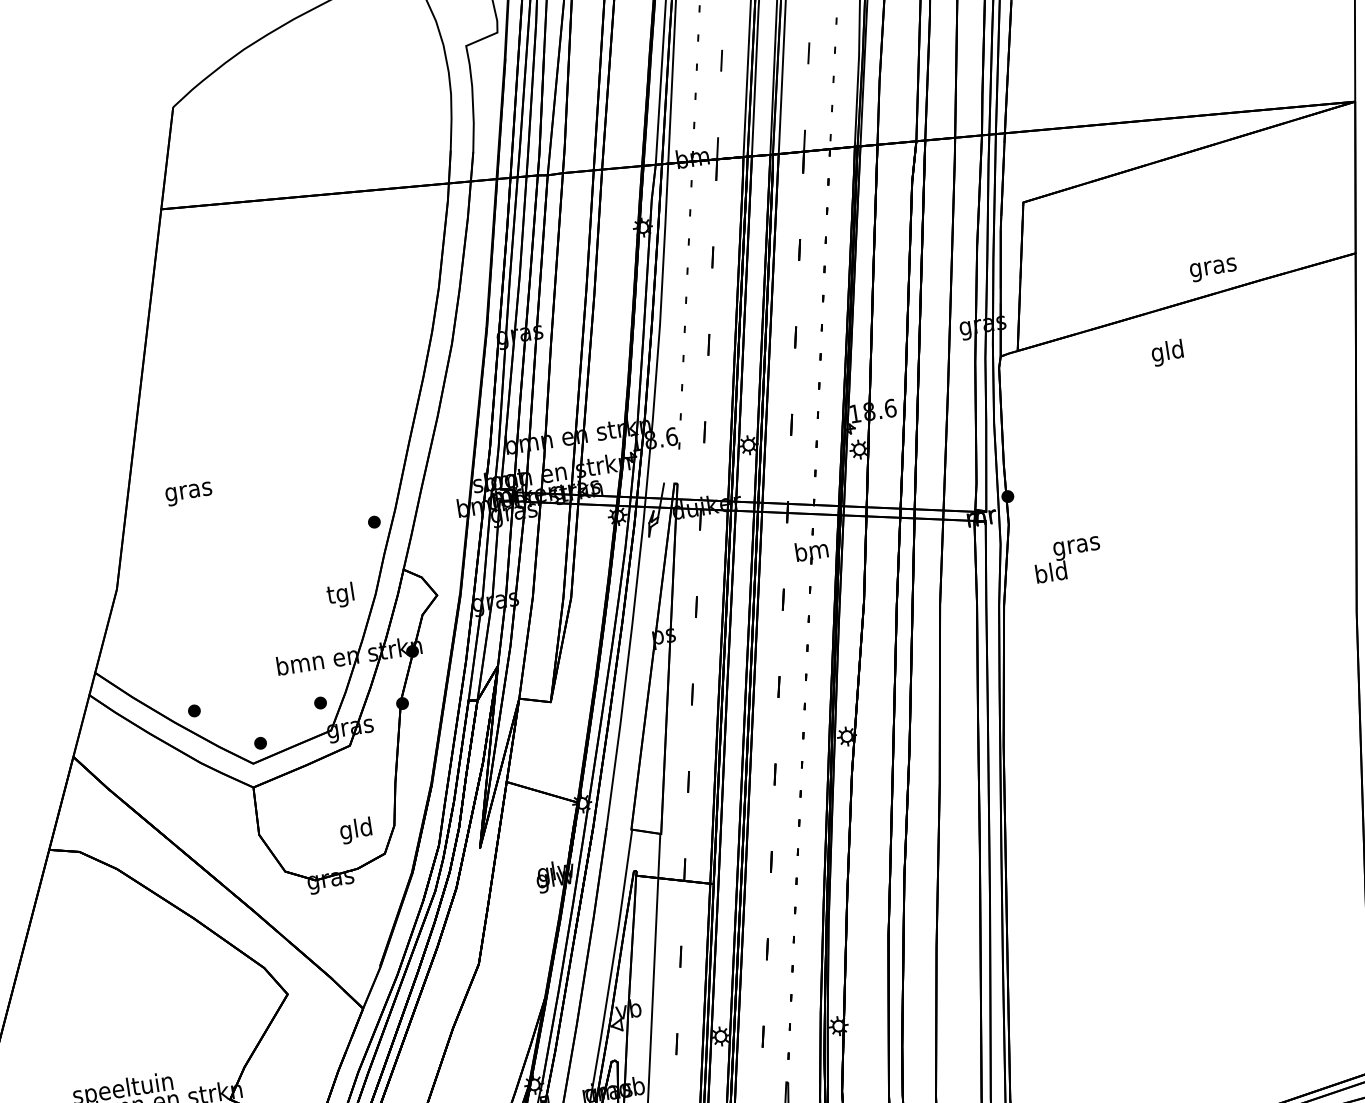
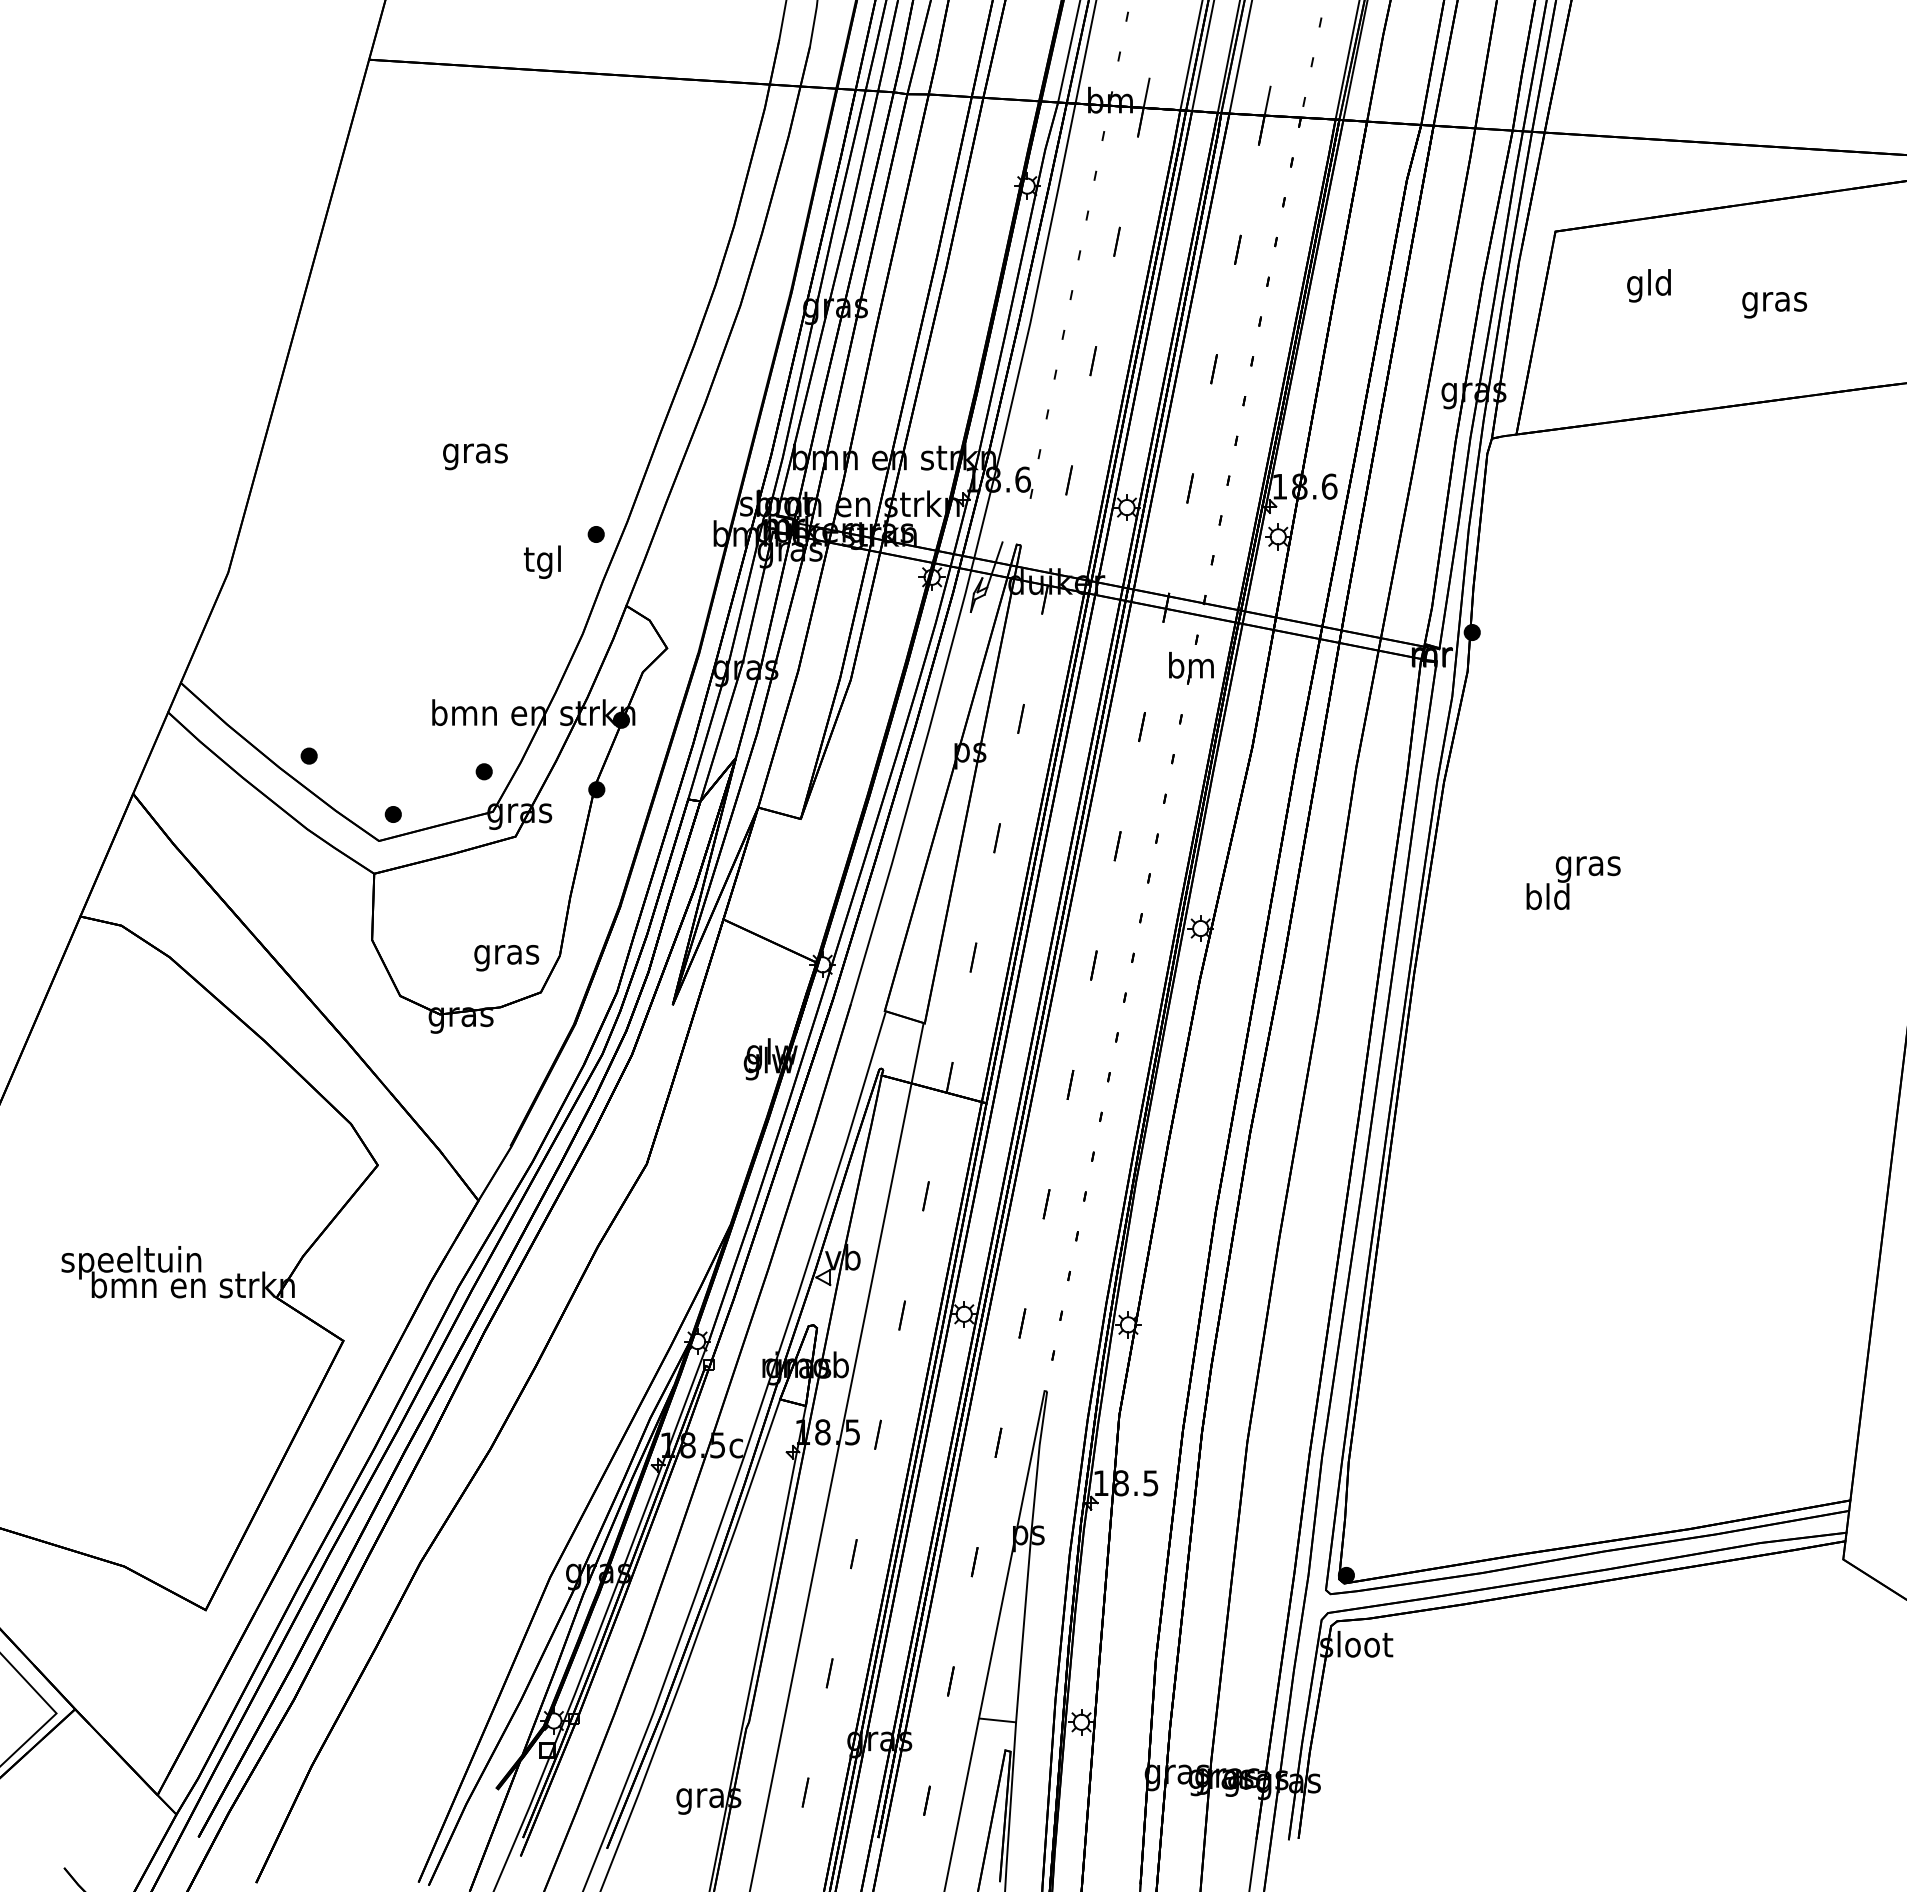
text: (1213, 270) -> (1774, 305), moved
text: (1167, 352) -> (1648, 285), moved
text: (189, 493) -> (475, 456), moved
text: (1067, 559) -> (1573, 882), moved
text: (339, 595) -> (541, 561), moved
text: (356, 830) -> (506, 954), gld -> gras

